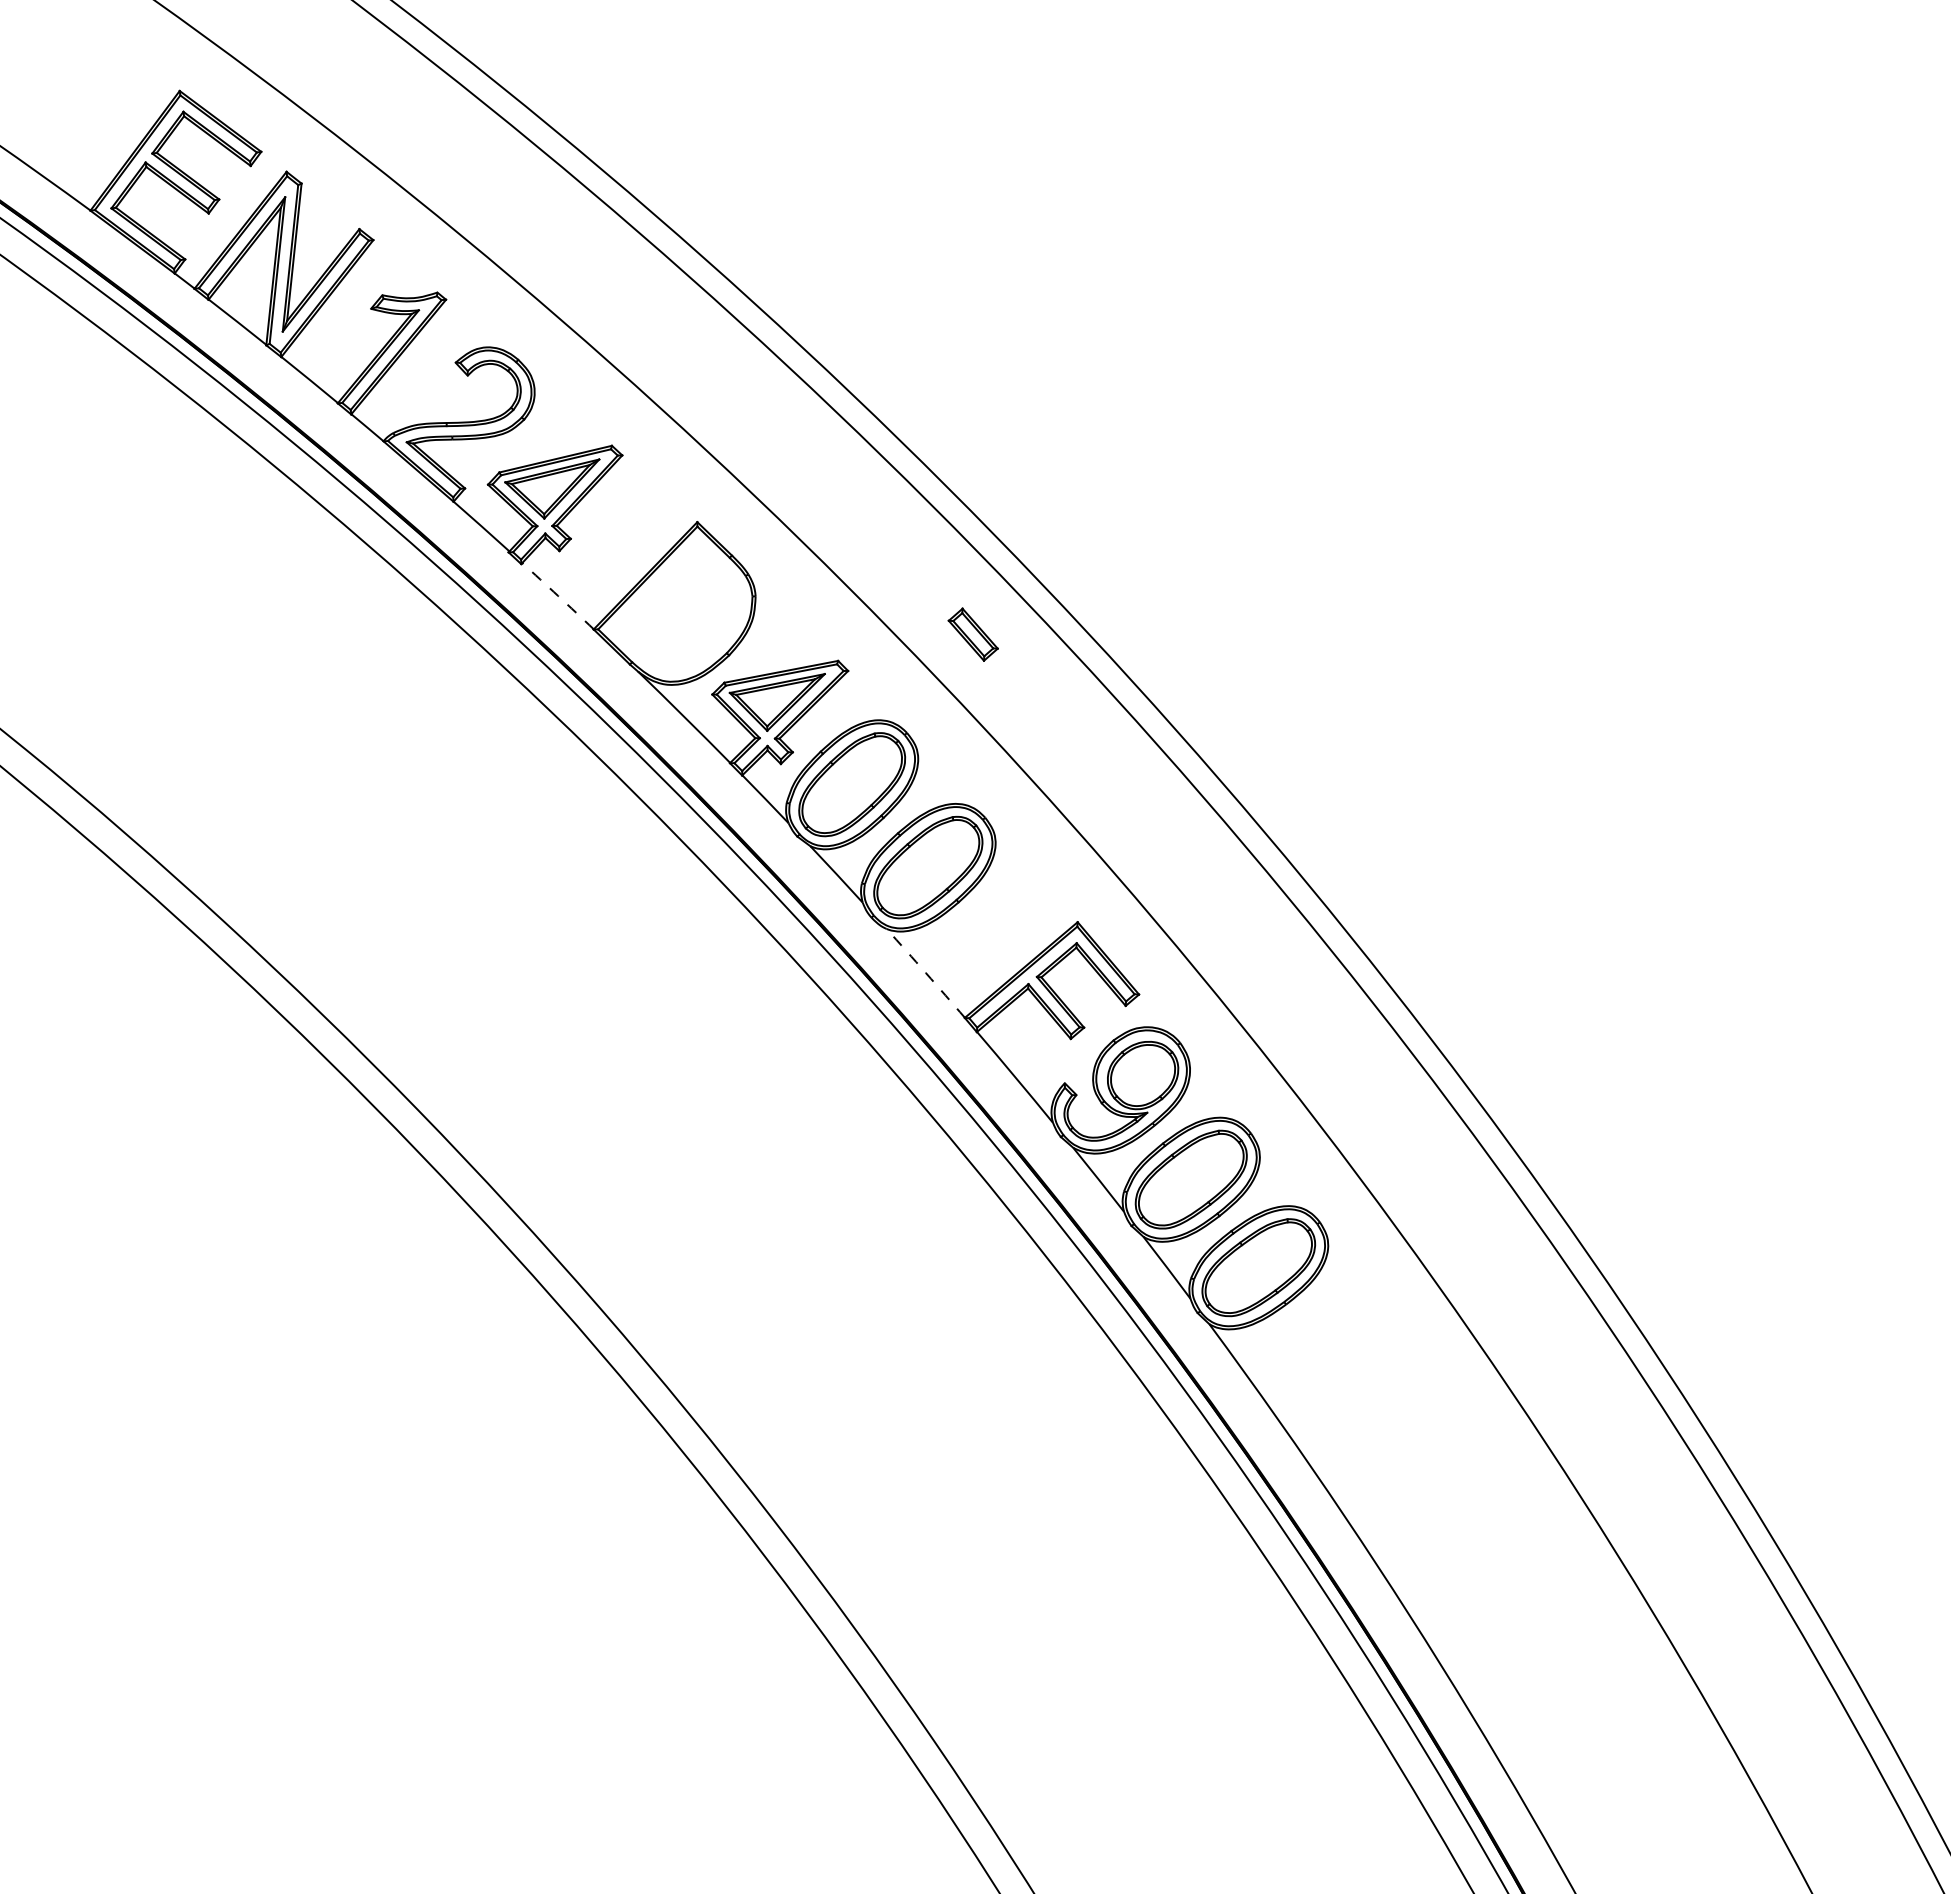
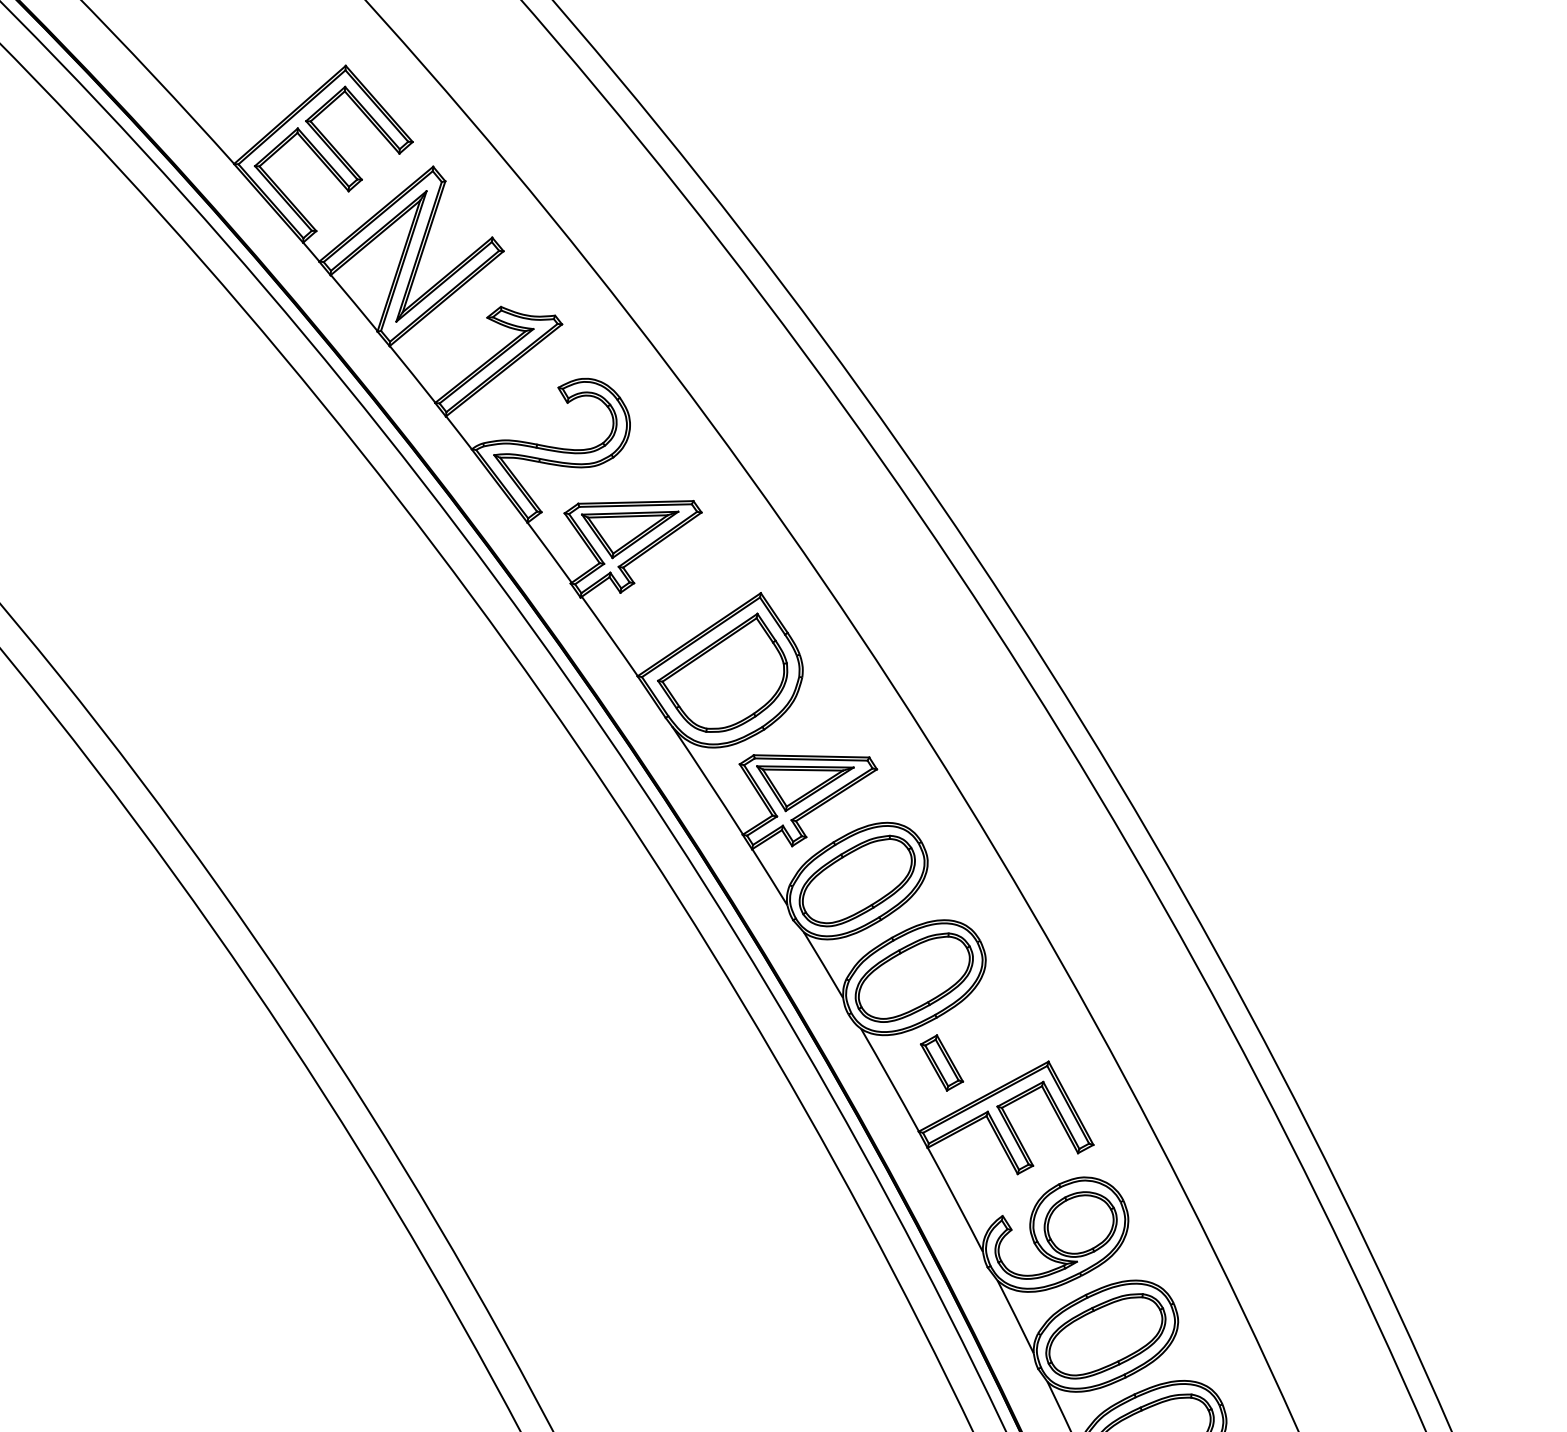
arc: (558, 596) -> (610, 636), dashed -> solid
part: (677, 606) -> (724, 671), added
part: (972, 634) -> (941, 1062), moved
arc: (926, 973) -> (890, 1080), dashed -> solid

